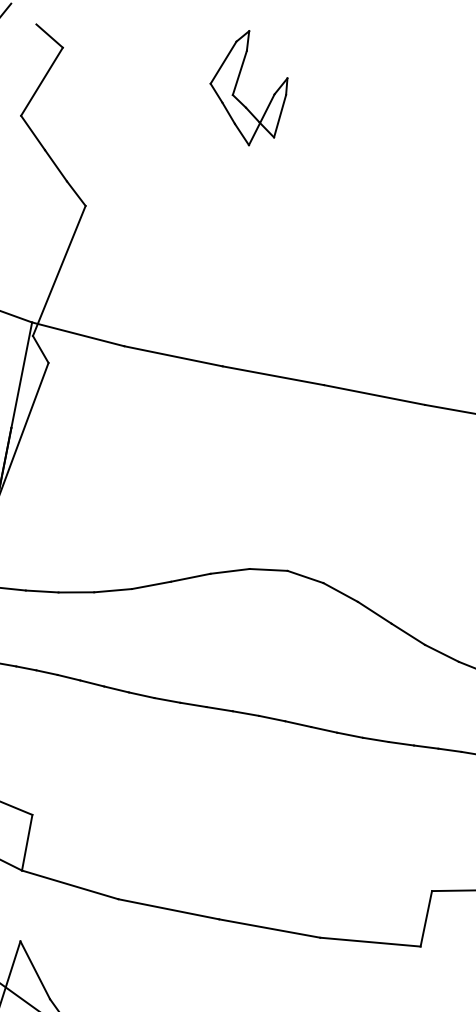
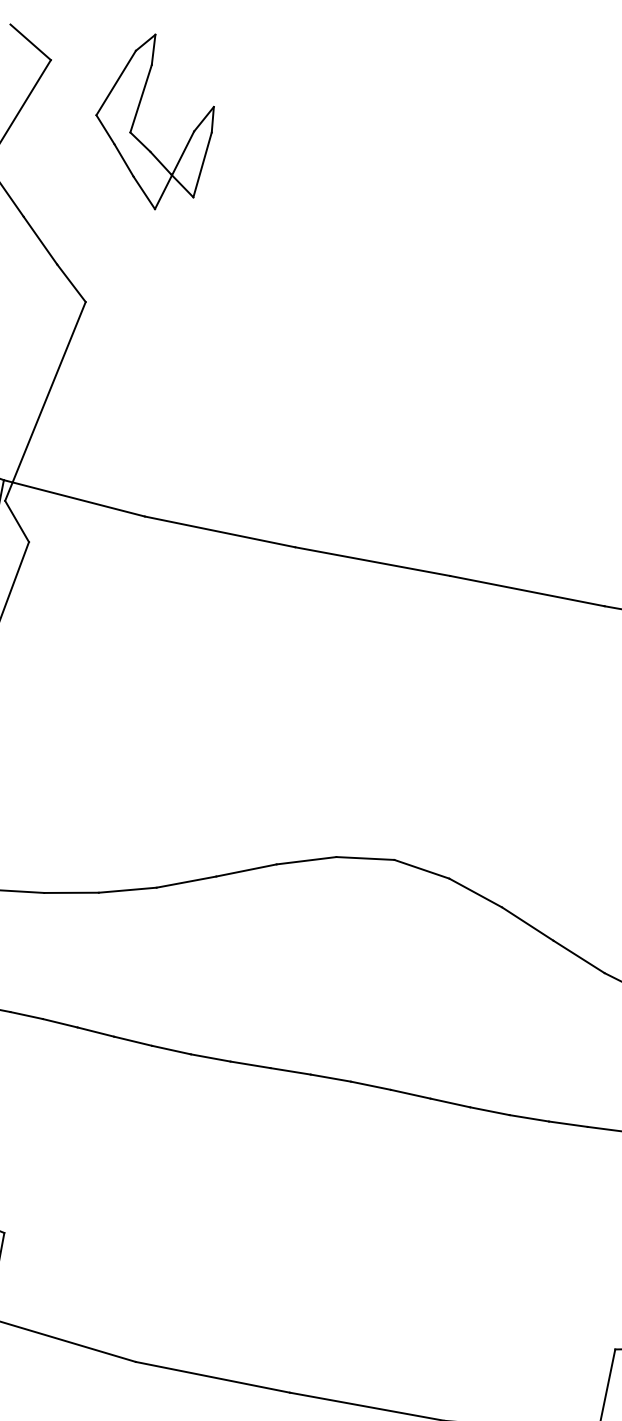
part: (237, 84) -> (137, 116), moved

